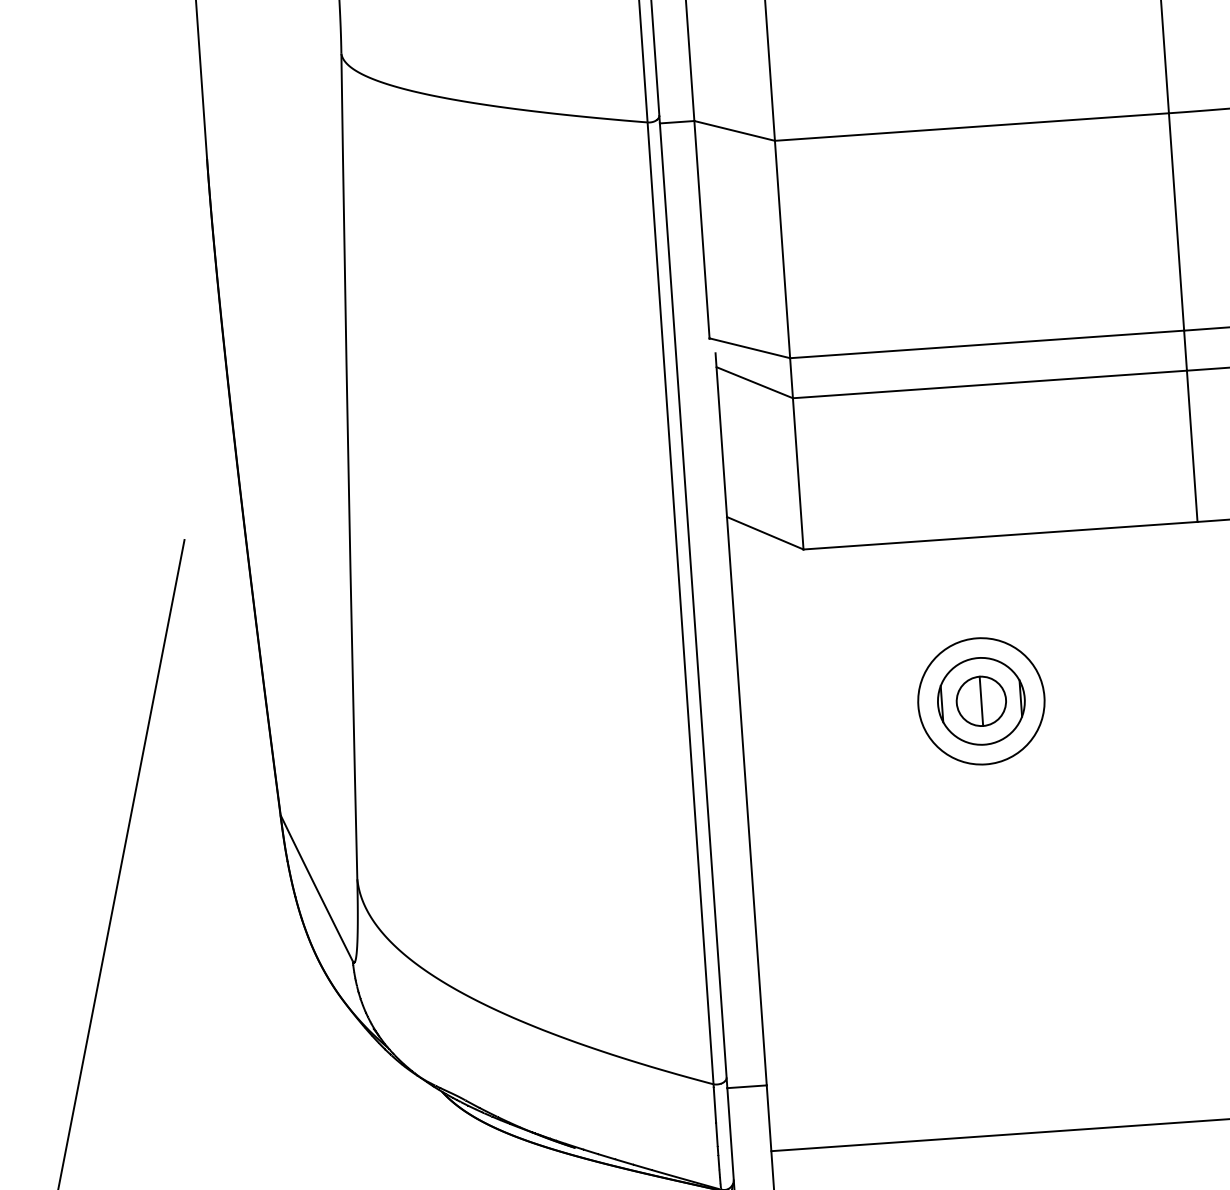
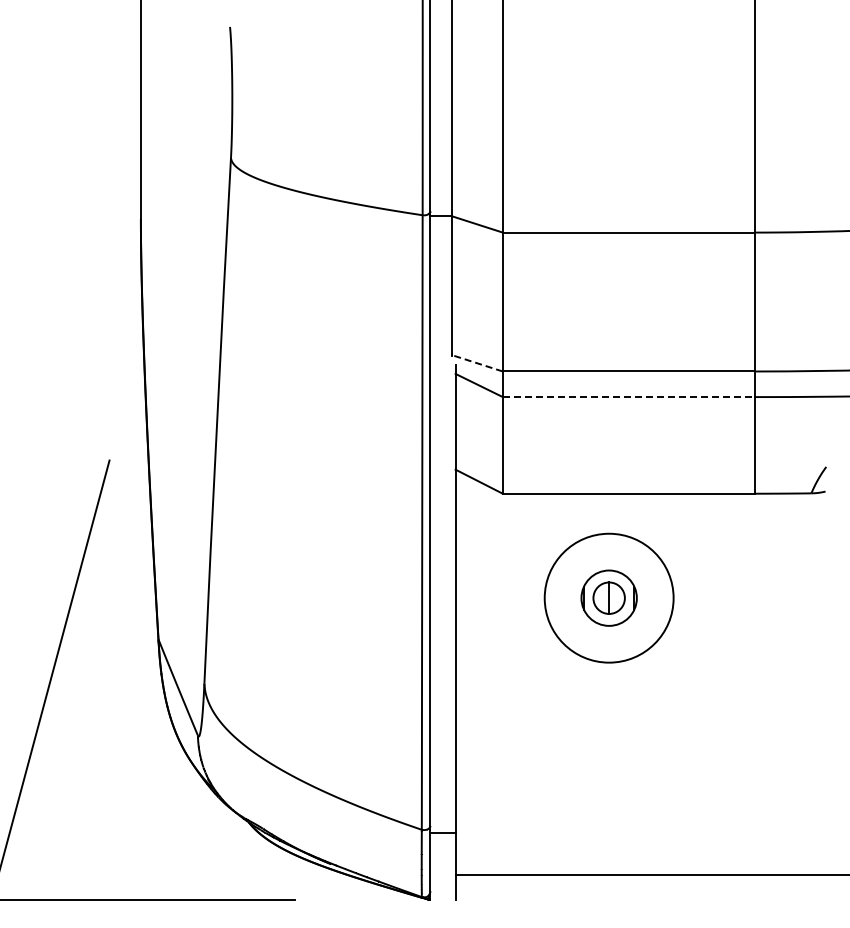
line: (749, 348) -> (477, 363), solid -> dashed
line: (989, 385) -> (628, 397), solid -> dashed
circle: (980, 700) -> (608, 597), size x1.6

